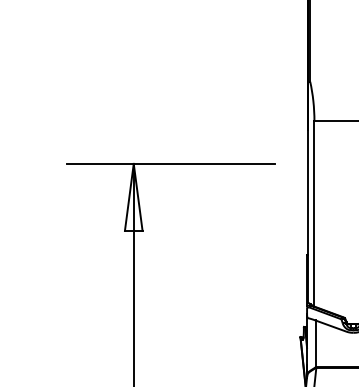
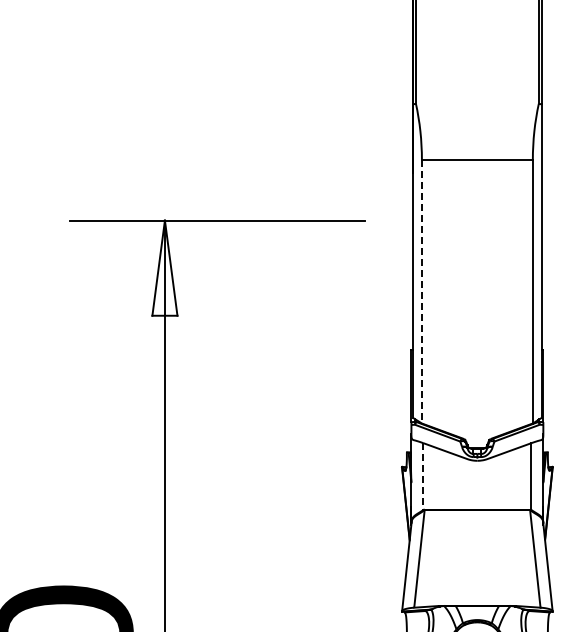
line: (314, 213) -> (421, 291), solid -> dashed
line: (315, 344) -> (423, 477), solid -> dashed

